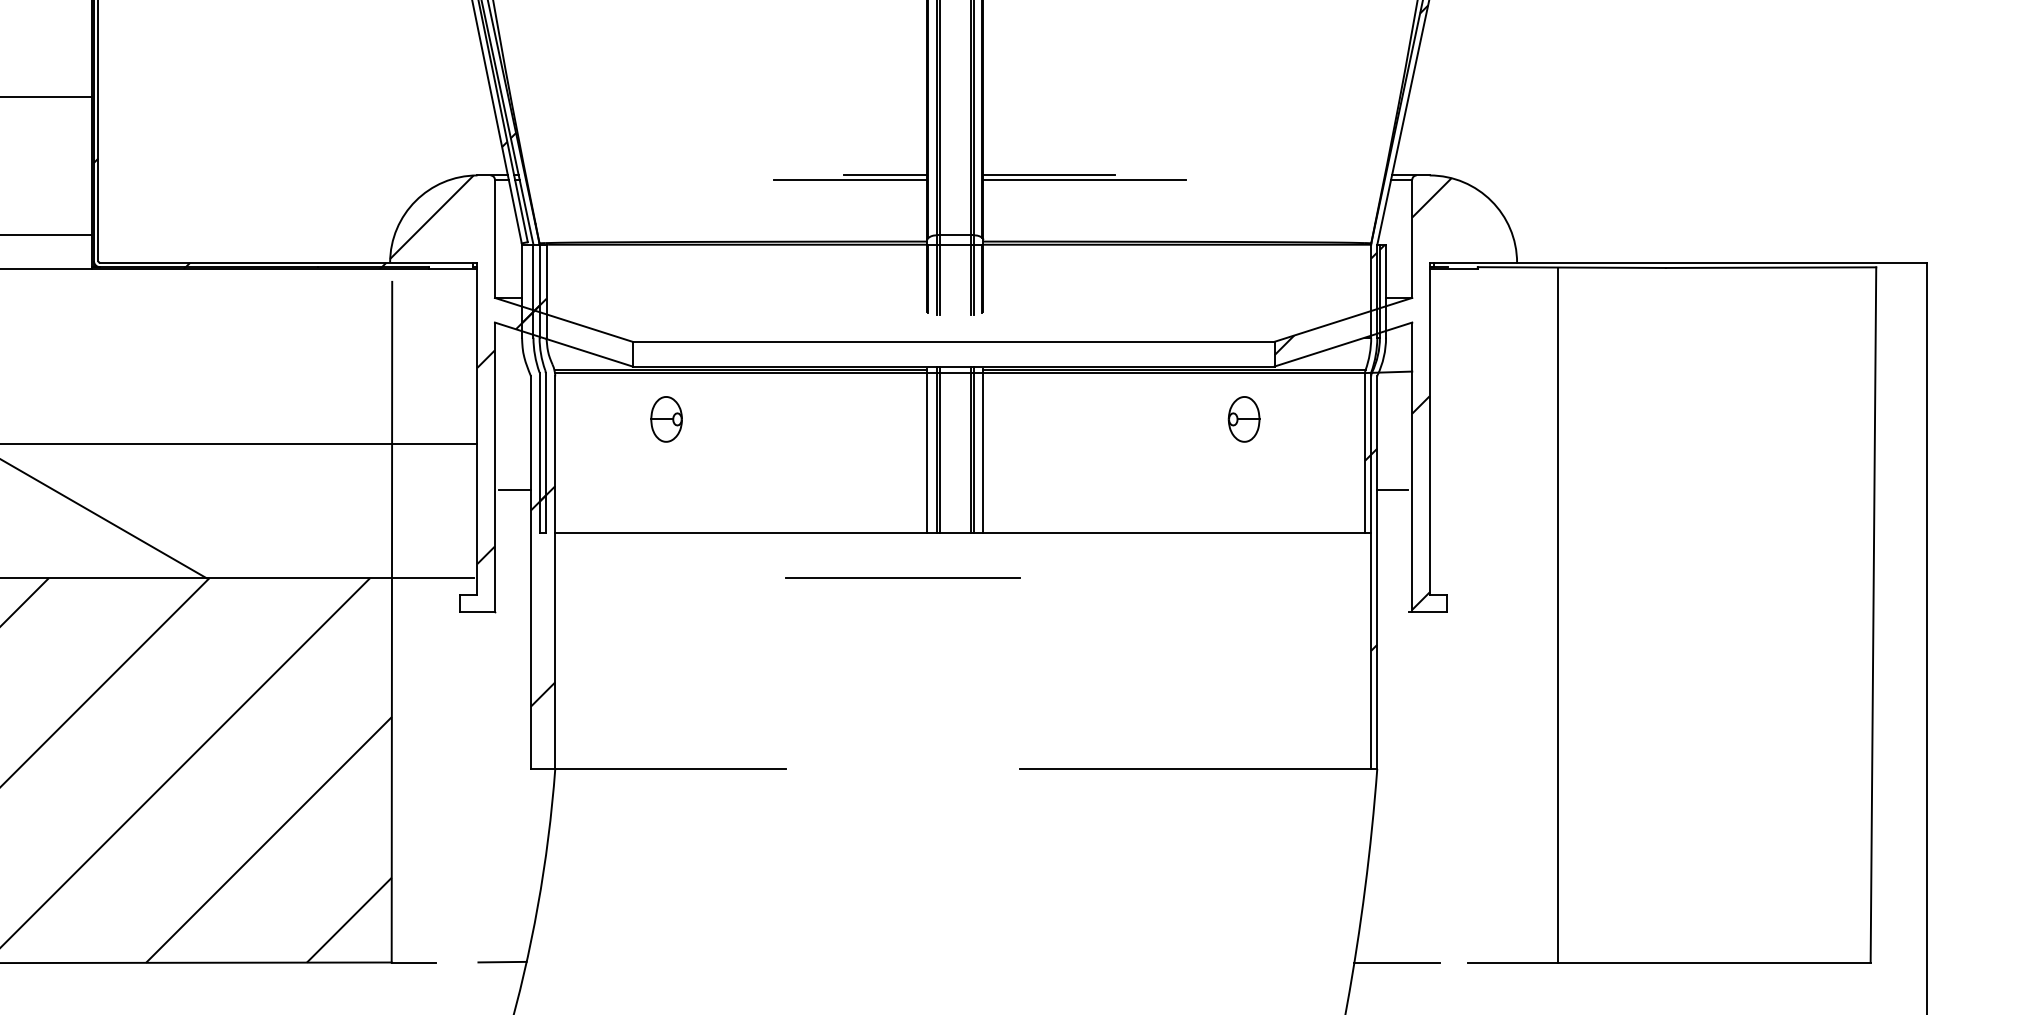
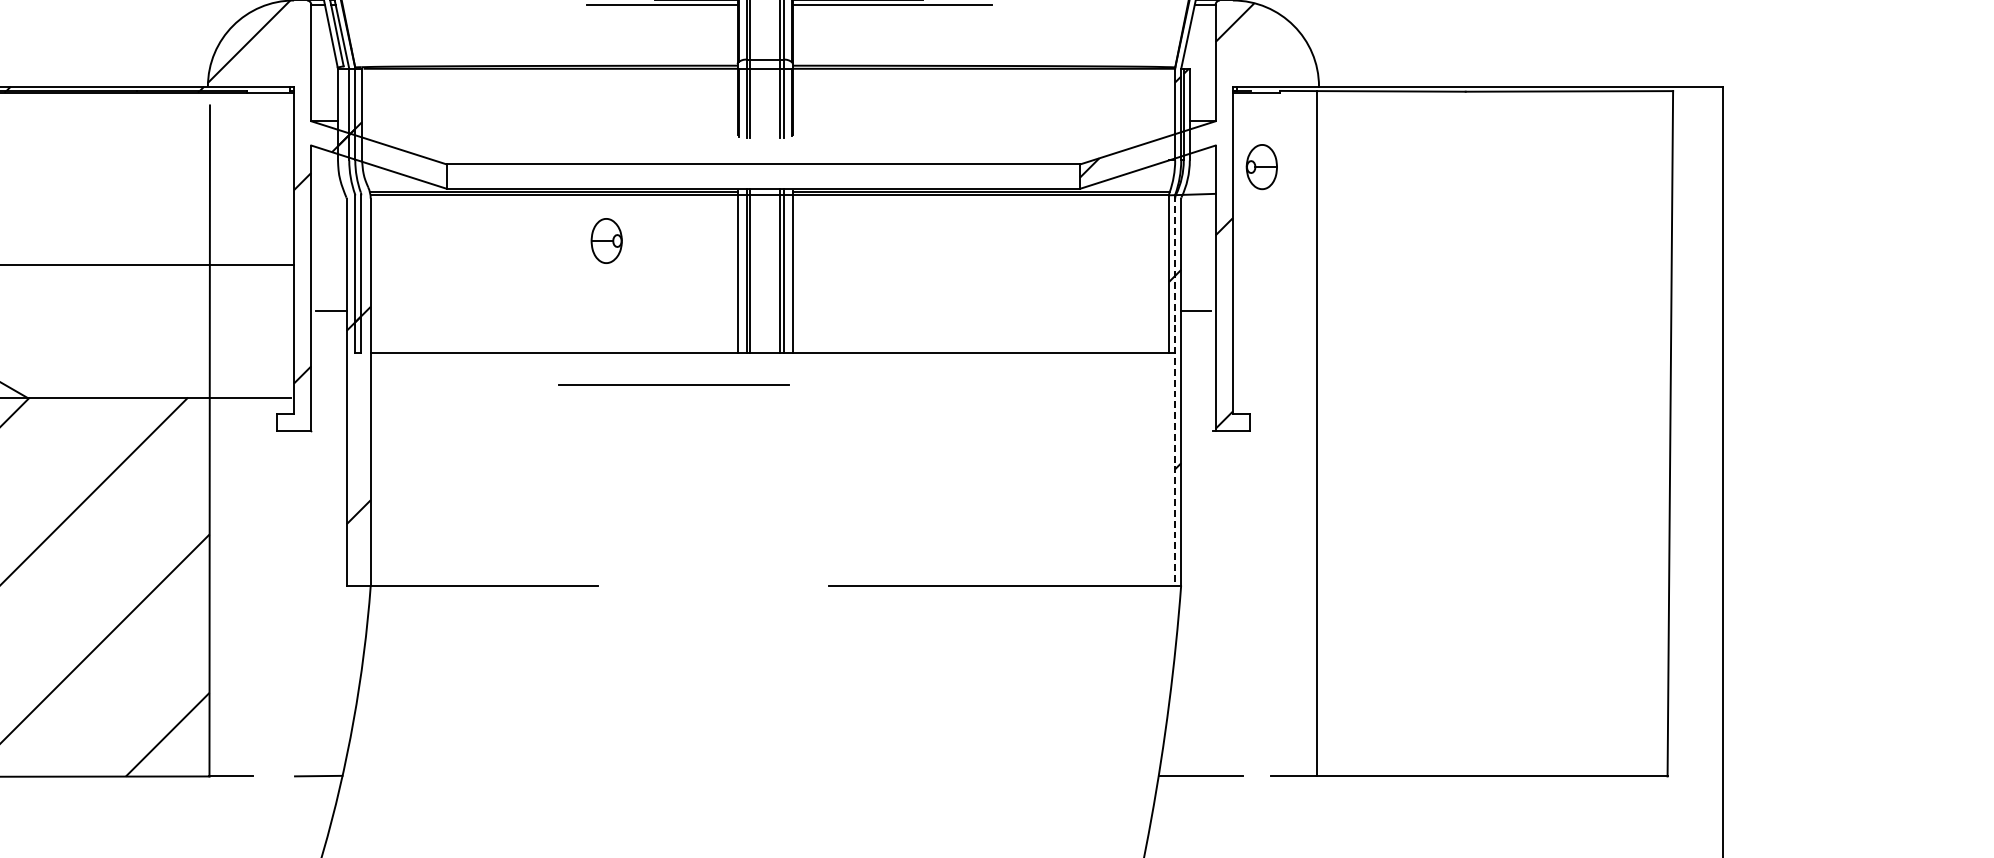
part: (666, 419) -> (606, 241), moved
part: (1243, 419) -> (1261, 167), moved
line: (1371, 570) -> (1175, 389), solid -> dashed
line: (902, 577) -> (673, 384), moved
line: (1558, 614) -> (1317, 433), moved

